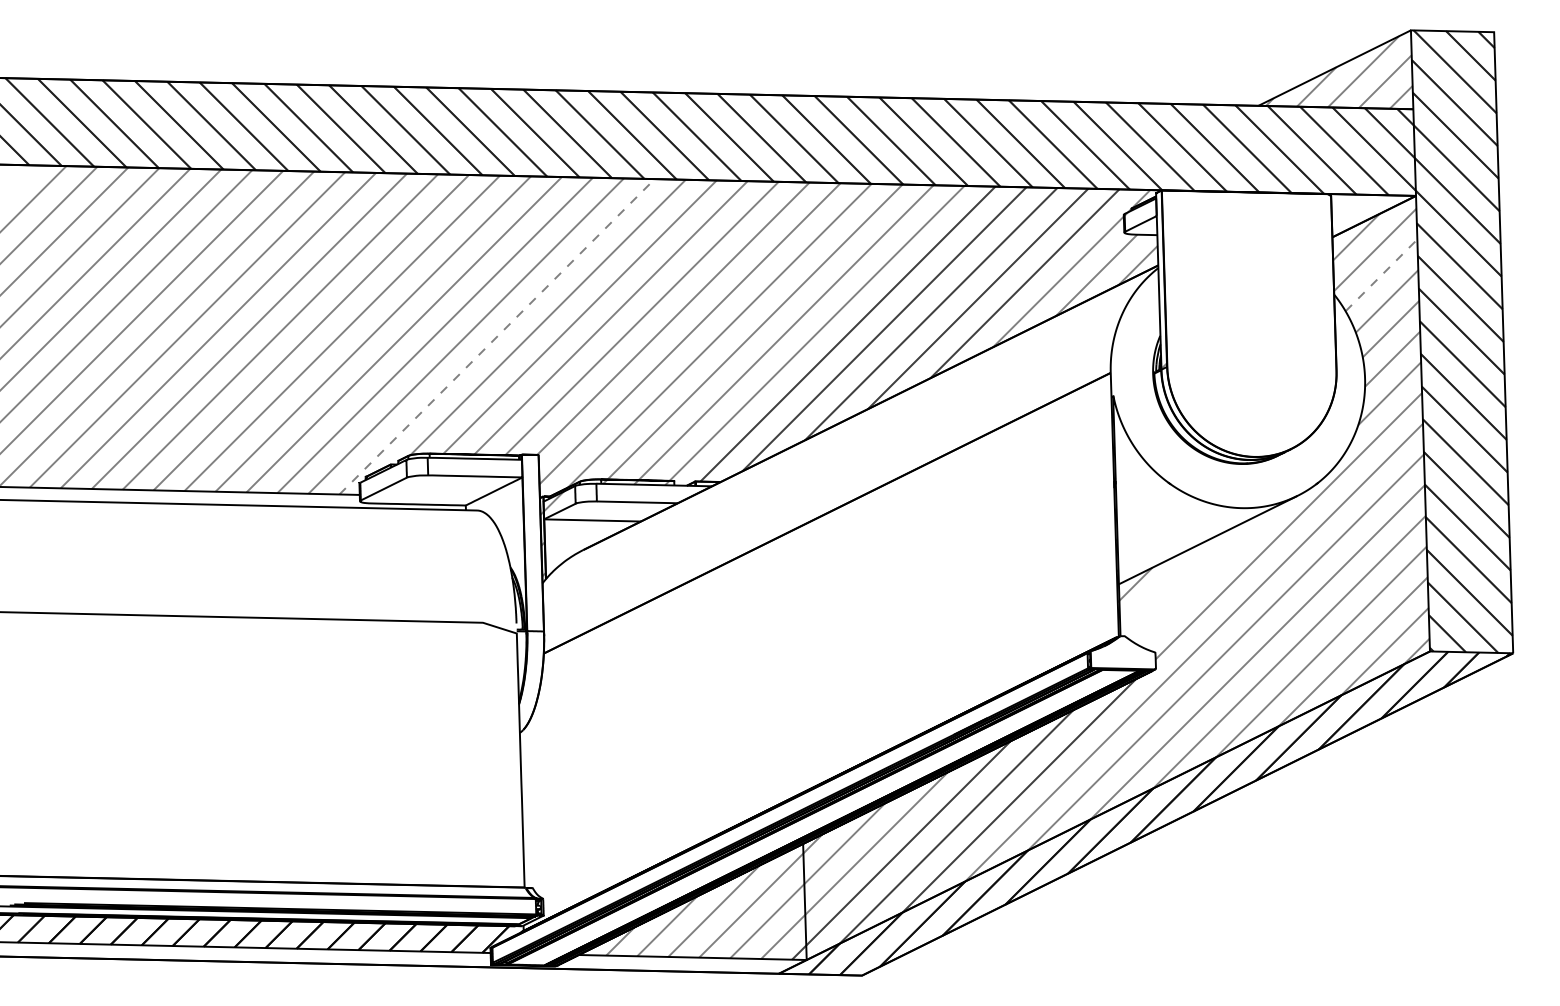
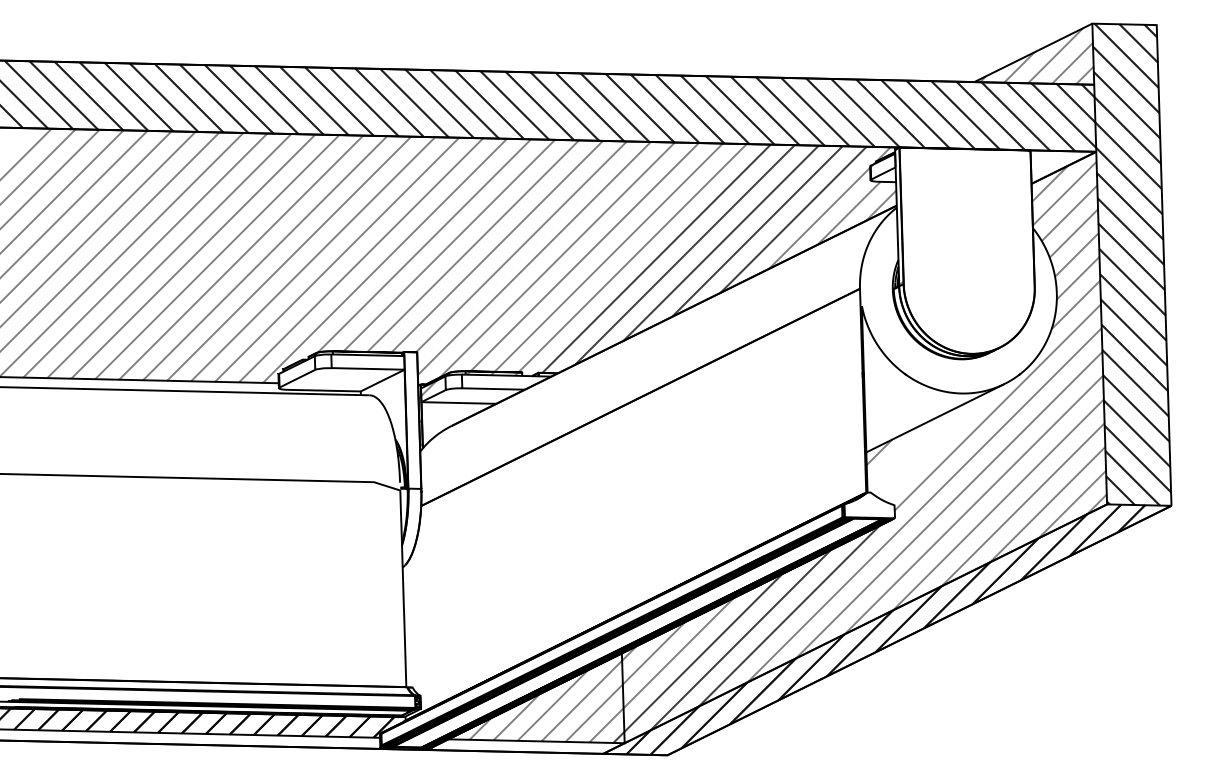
line: (1381, 275) -> (1069, 213), dashed -> solid
line: (497, 336) -> (385, 260), dashed -> solid

